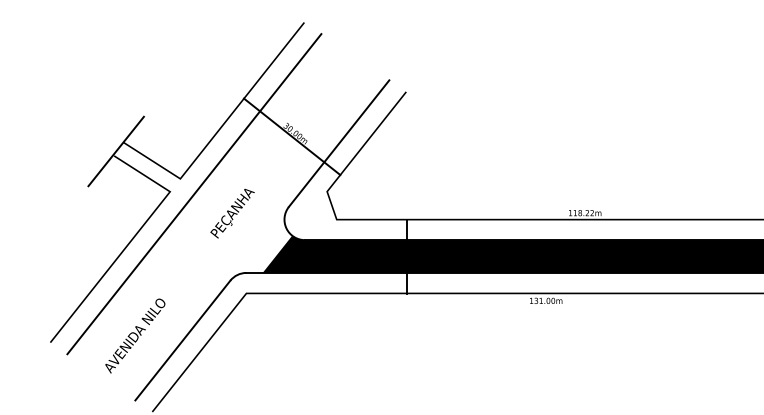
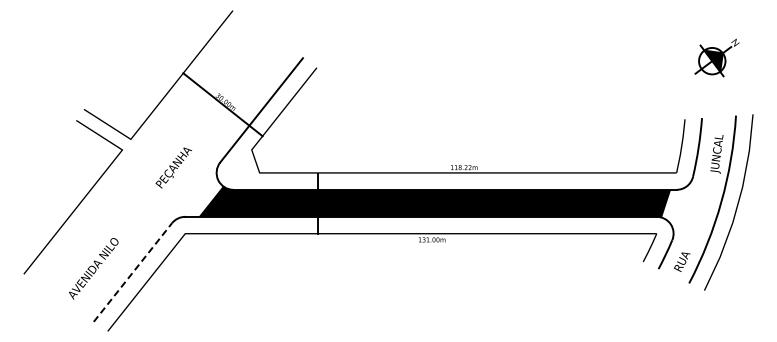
line: (115, 151) -> (77, 116), removed
line: (194, 193) -> (142, 151), removed
line: (182, 340) -> (132, 272), solid -> dashed

